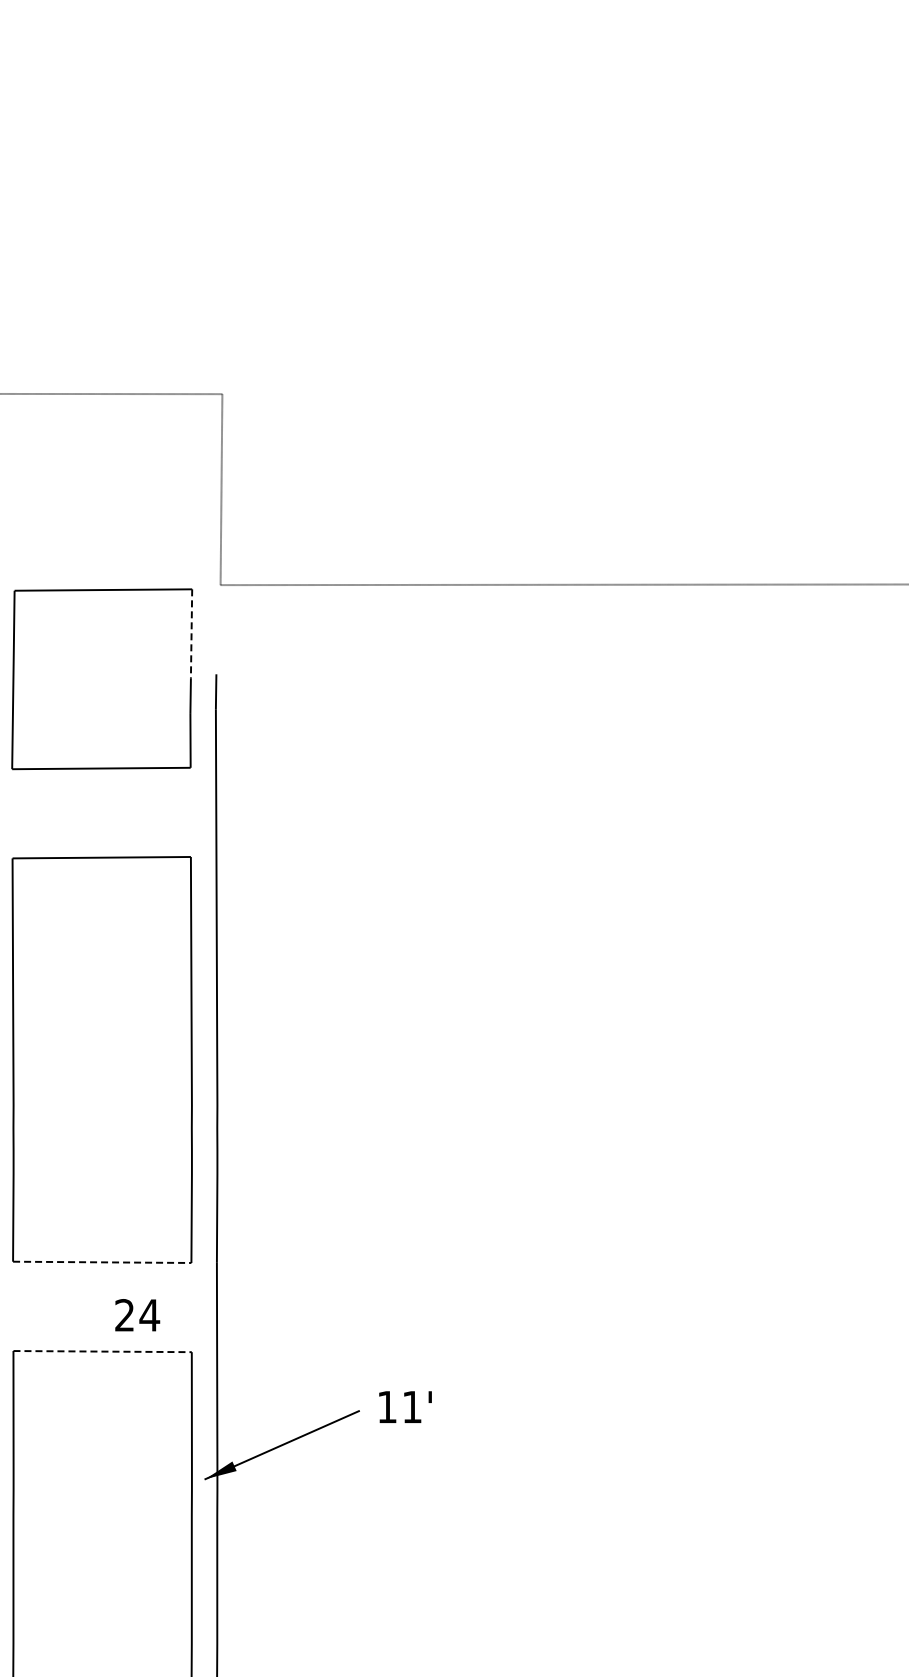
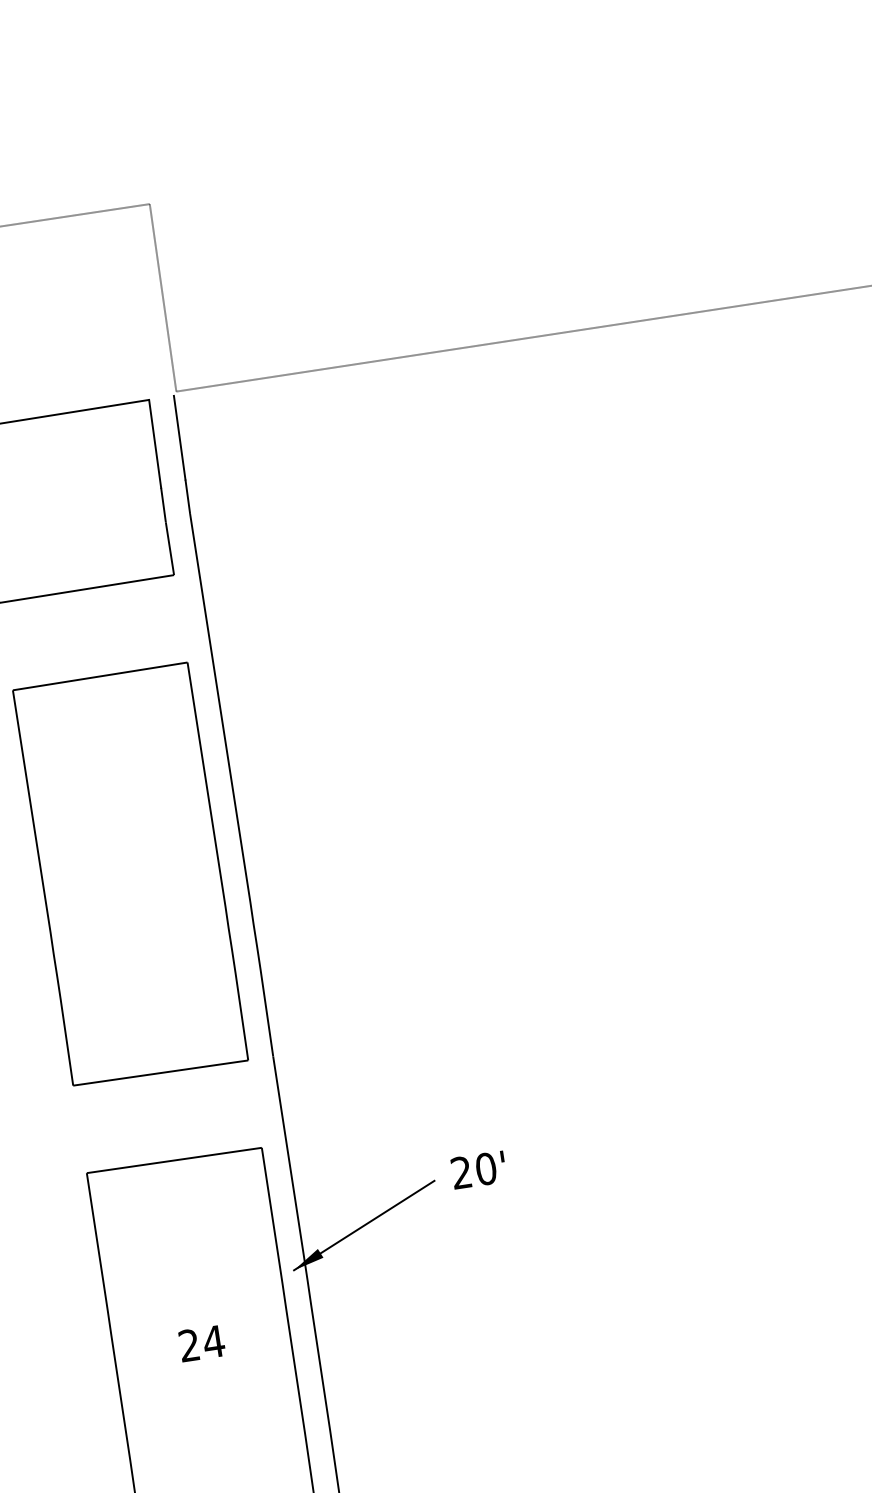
line: (216, 631) -> (179, 437), added
line: (191, 634) -> (155, 444), dashed -> solid
line: (102, 1262) -> (161, 1073), dashed -> solid
text: (137, 1315) -> (201, 1343), moved
line: (103, 1351) -> (175, 1160), dashed -> solid
text: (399, 1406) -> (473, 1170), 11' -> 20'

